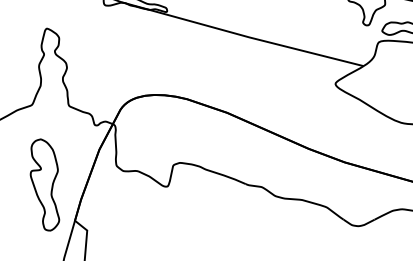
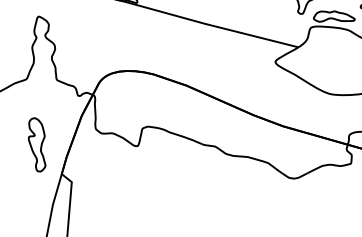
part: (44, 184) -> (36, 144), size x0.71

